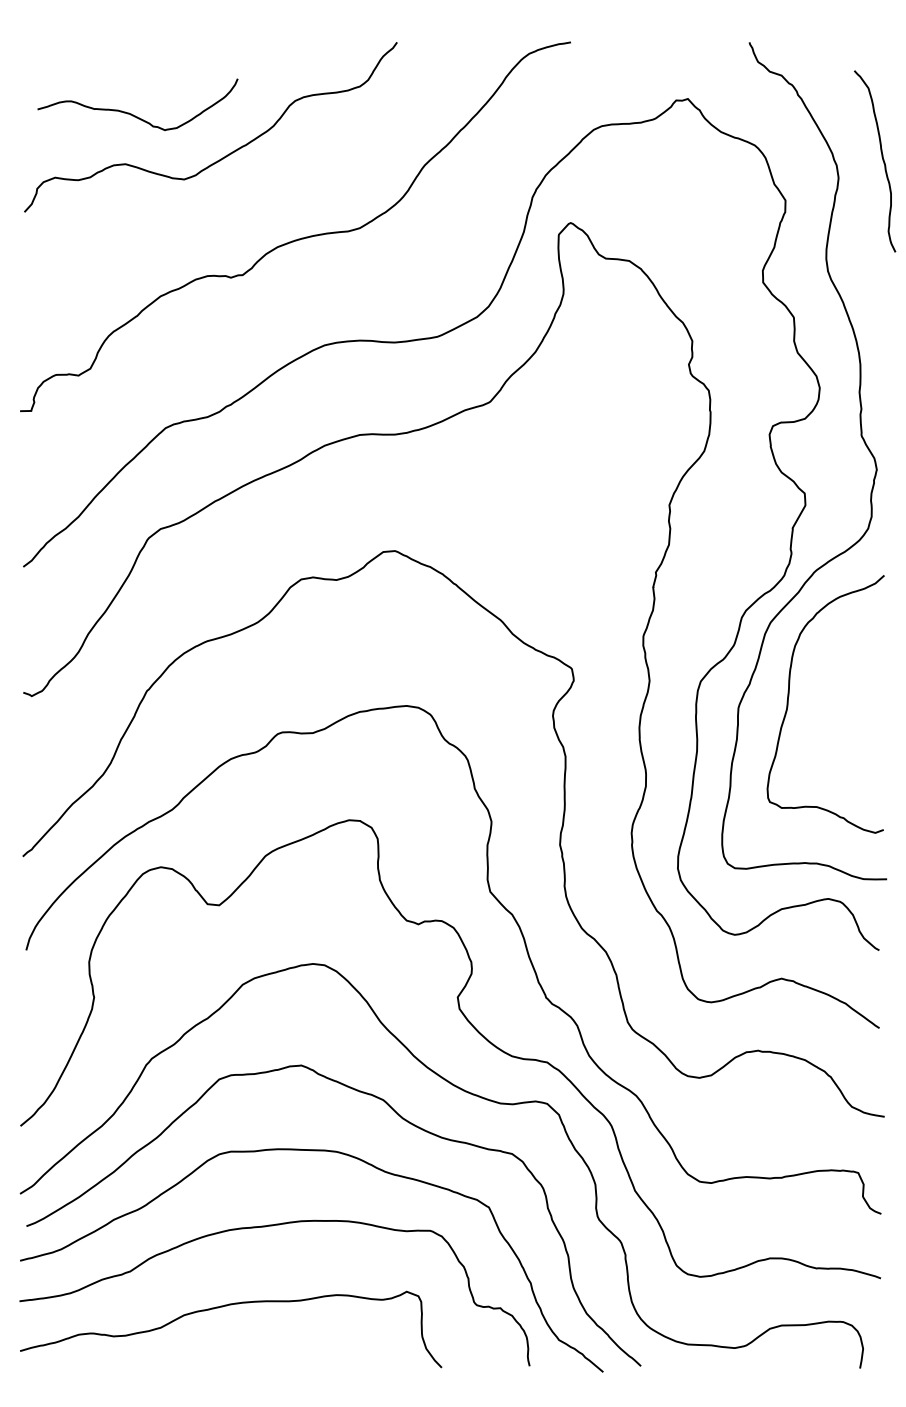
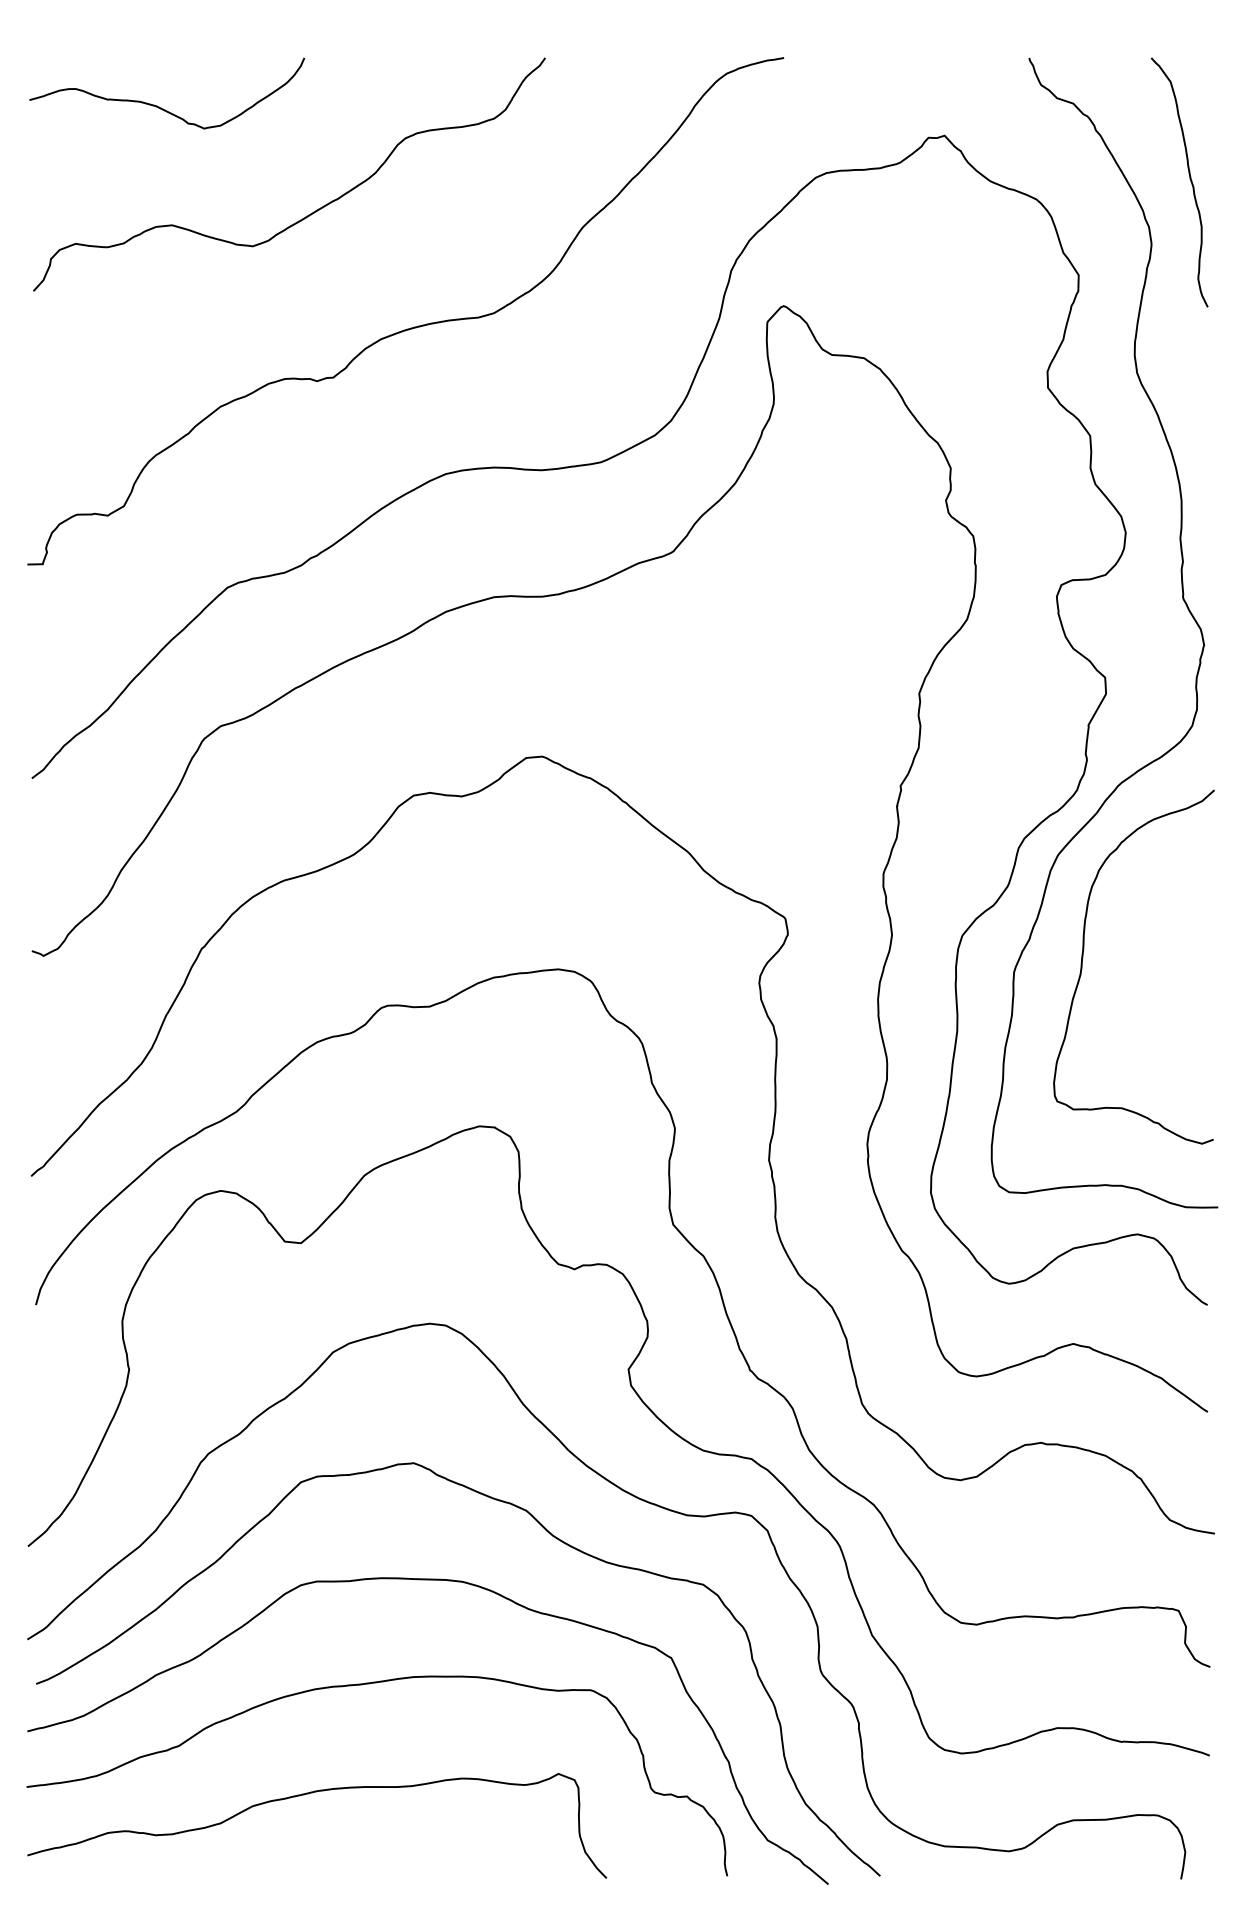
curve: (133, 114) -> (161, 107), moved
curve: (882, 159) -> (1189, 179), moved

